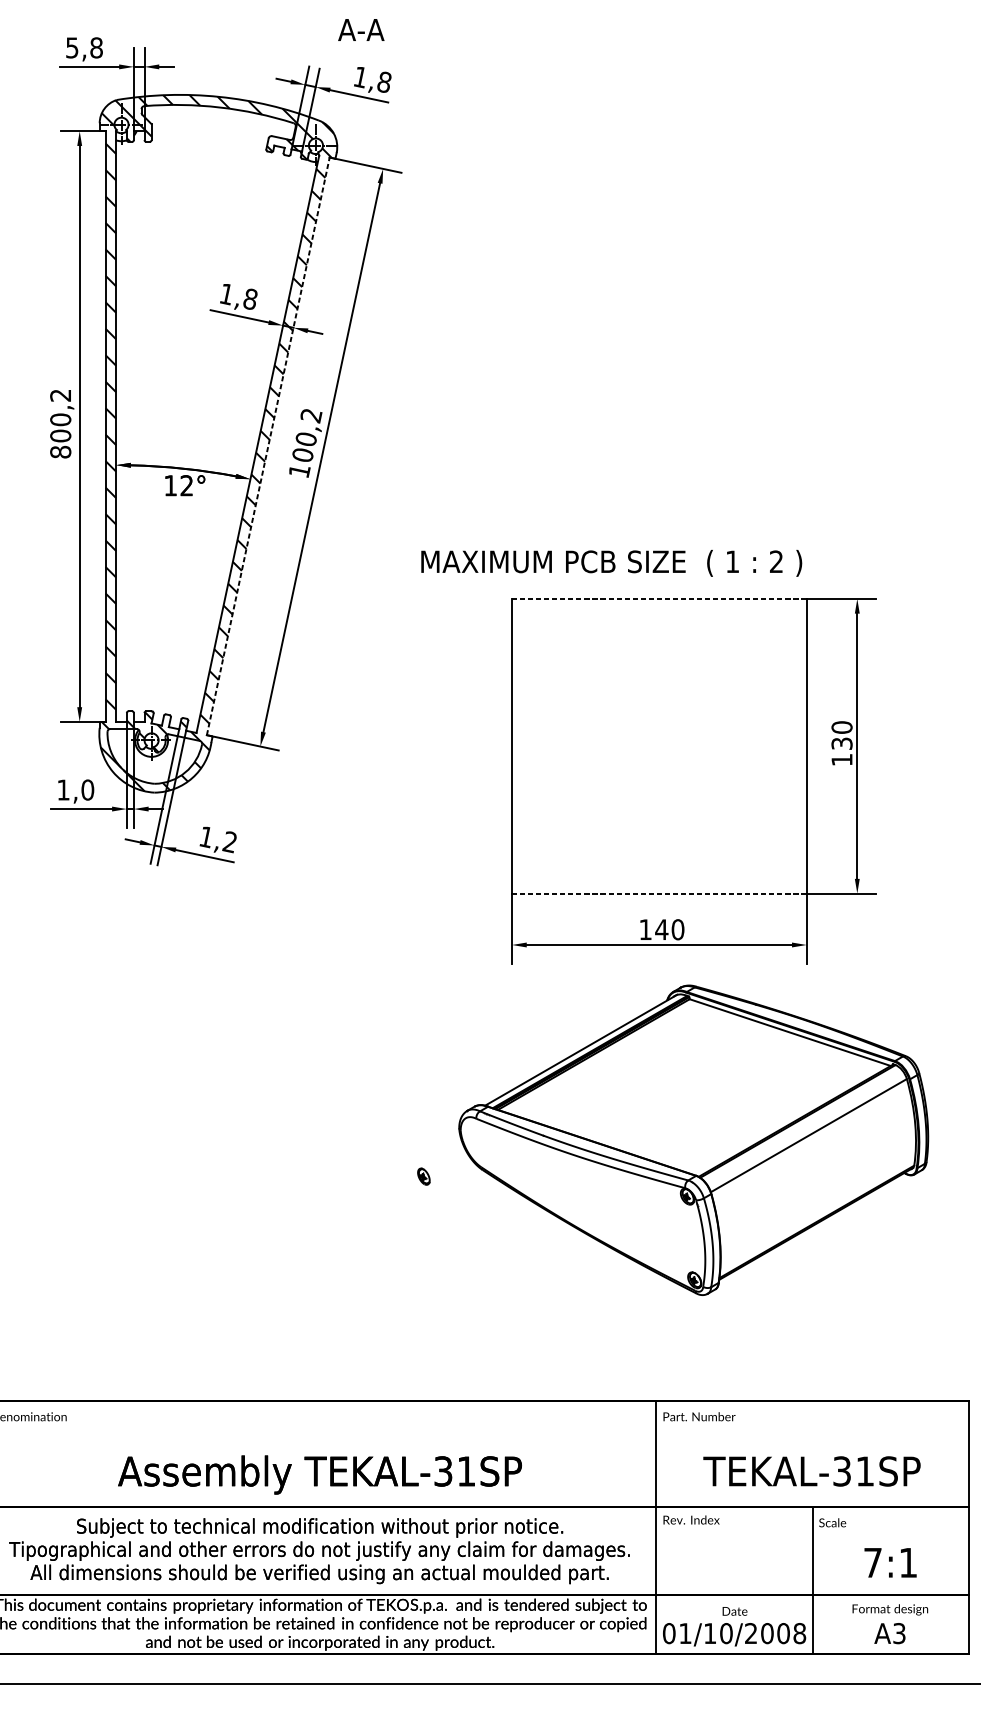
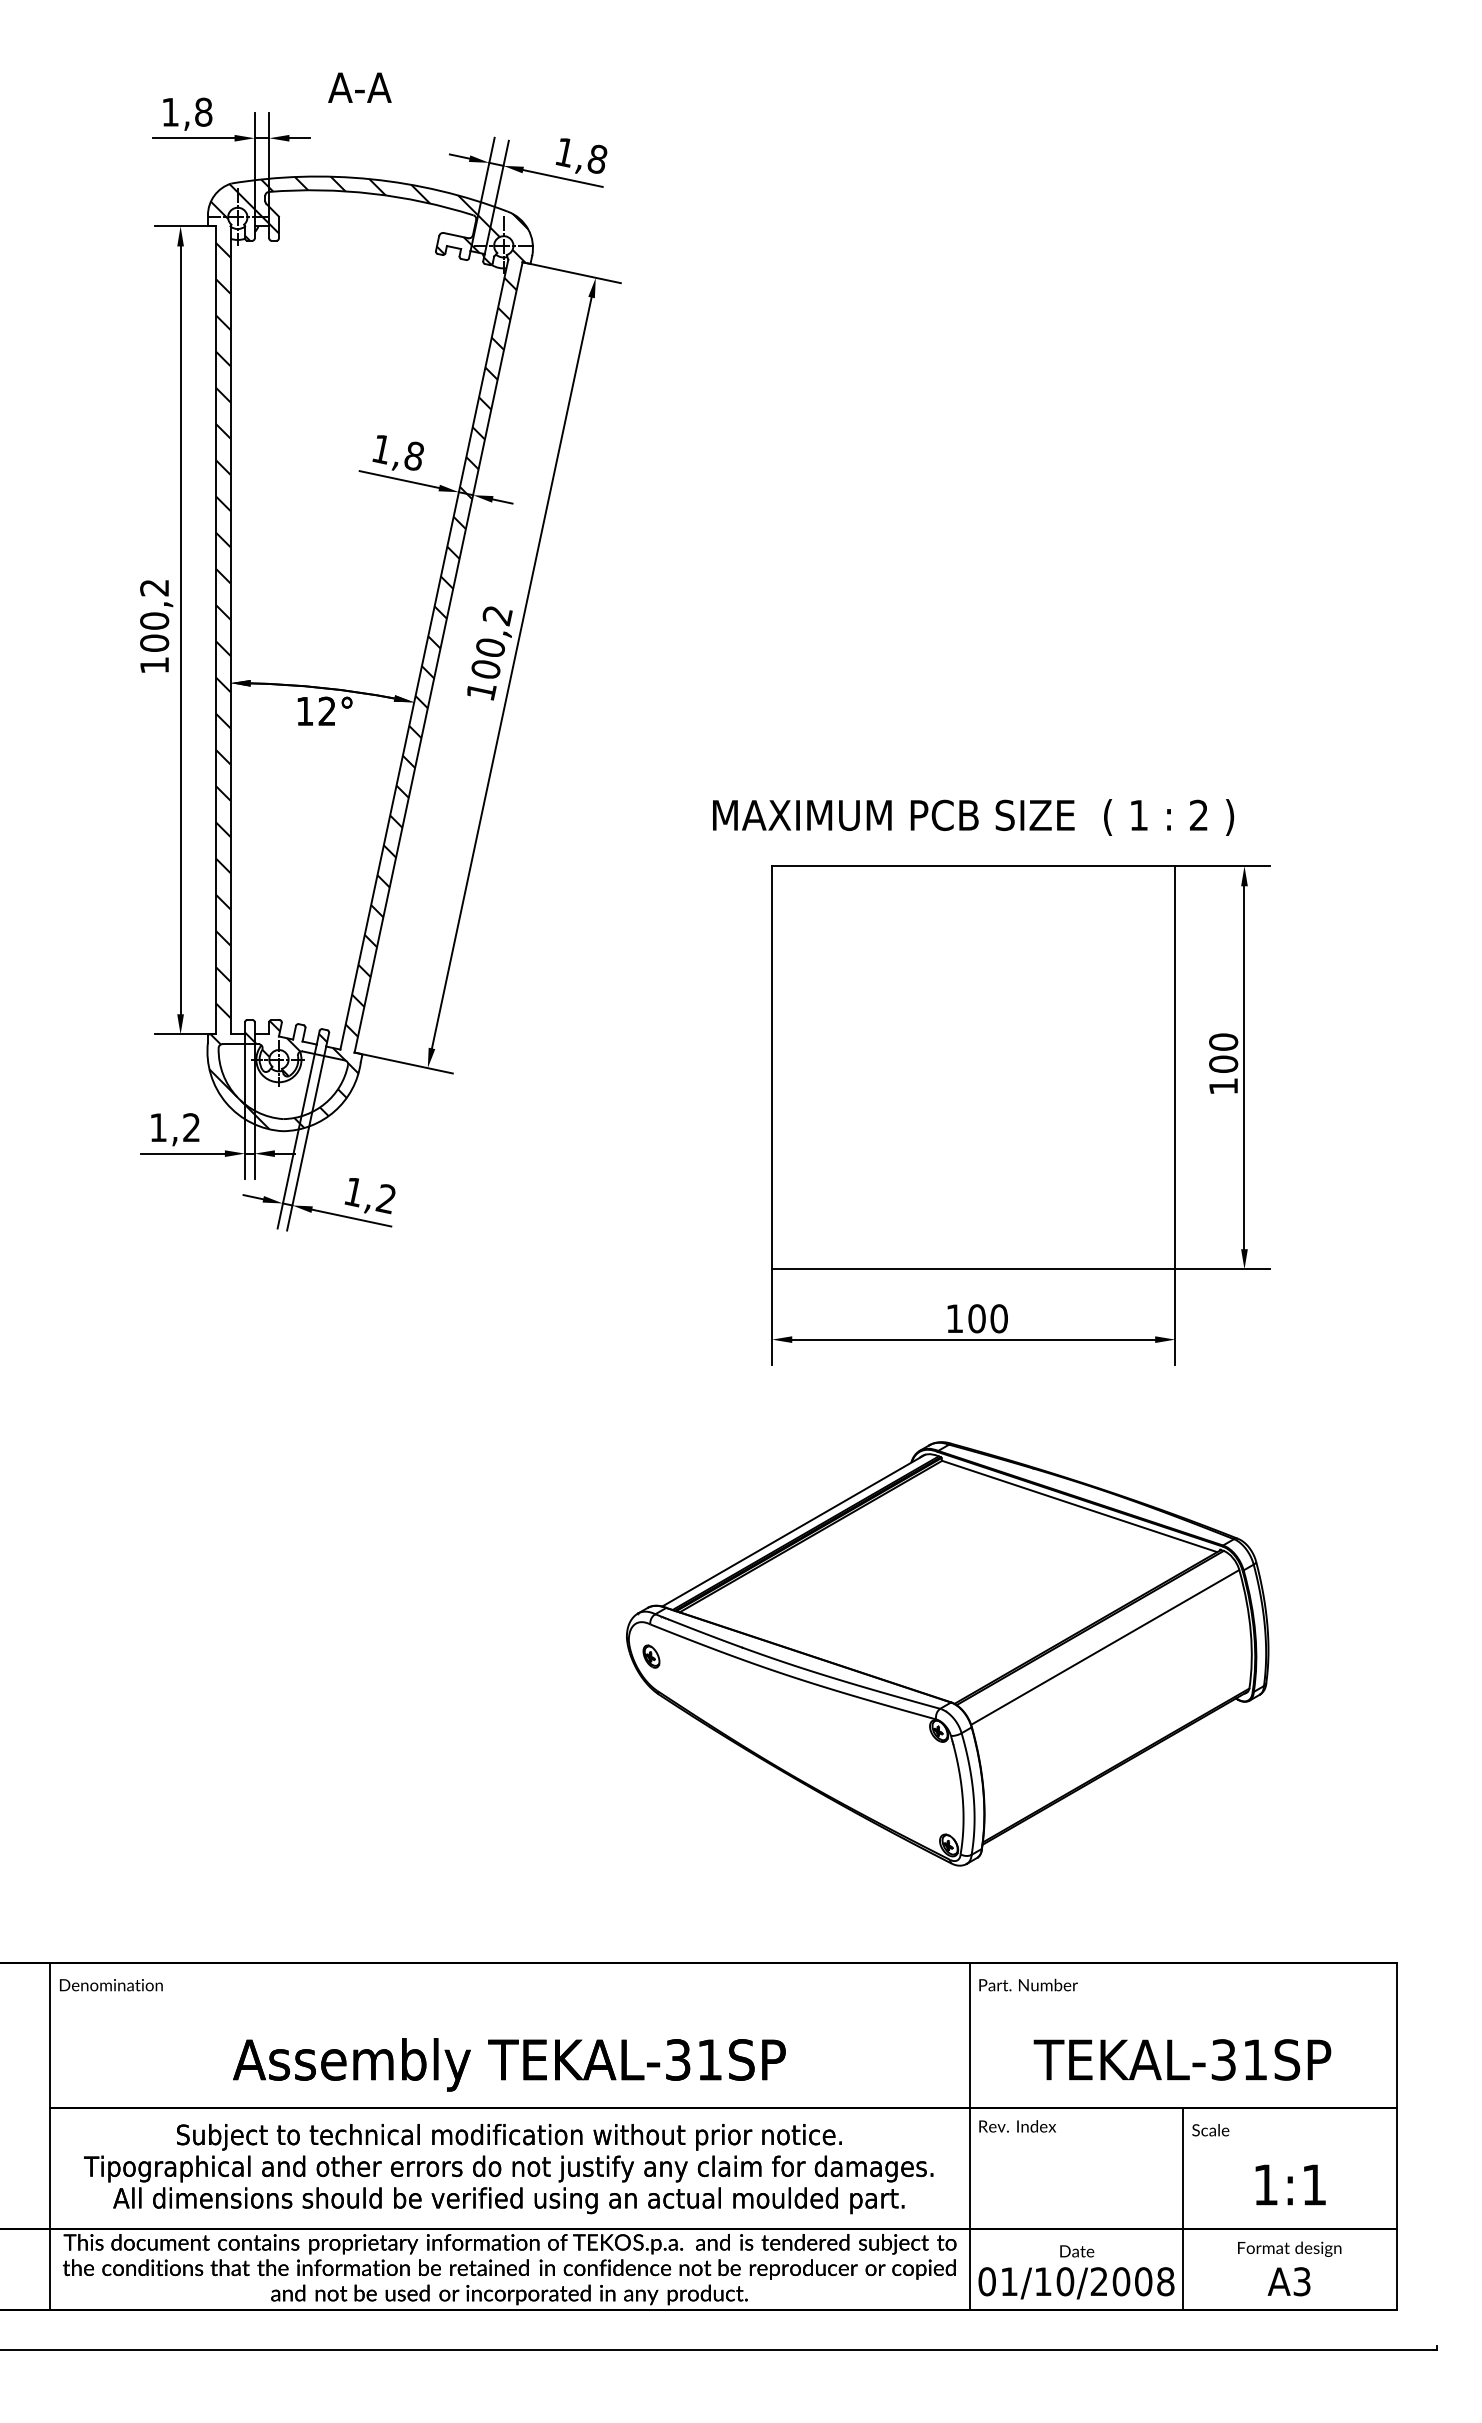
text: (361, 29) -> (359, 87), moved
text: (72, 48) -> (170, 112), 5,8 -> 1,8
line: (268, 446) -> (438, 657), dashed -> solid
text: (60, 452) -> (154, 665), 800,2 -> 100,2
text: (611, 563) -> (973, 817), moved
line: (659, 599) -> (973, 866), dashed -> solid
text: (841, 743) -> (1223, 1063), 130 -> 100
text: (87, 789) -> (191, 1127), 1,0 -> 1,2
line: (659, 893) -> (973, 1269), dashed -> solid
text: (661, 929) -> (976, 1318), 140 -> 100
part: (693, 1140) -> (947, 1653), moved
text: (872, 1562) -> (1265, 2184), 7:1 -> 1:1

